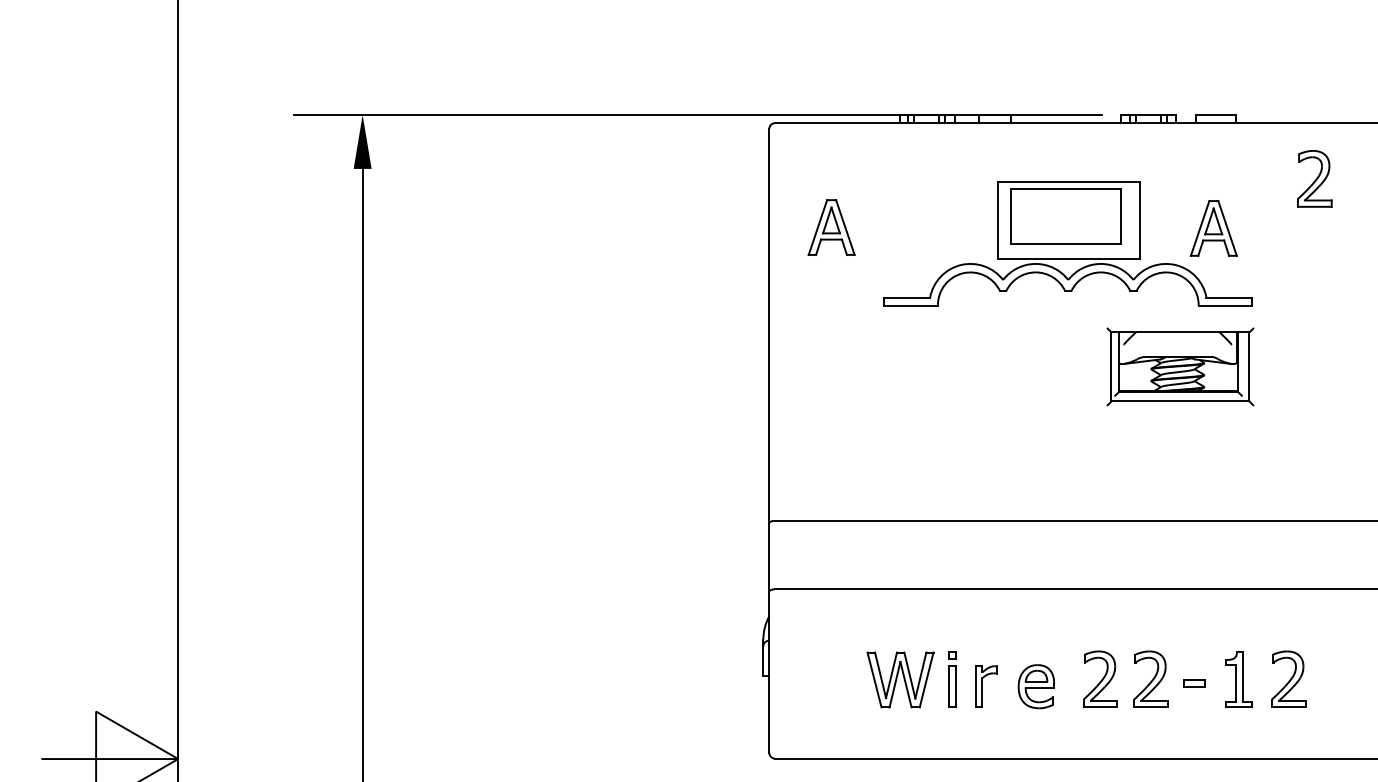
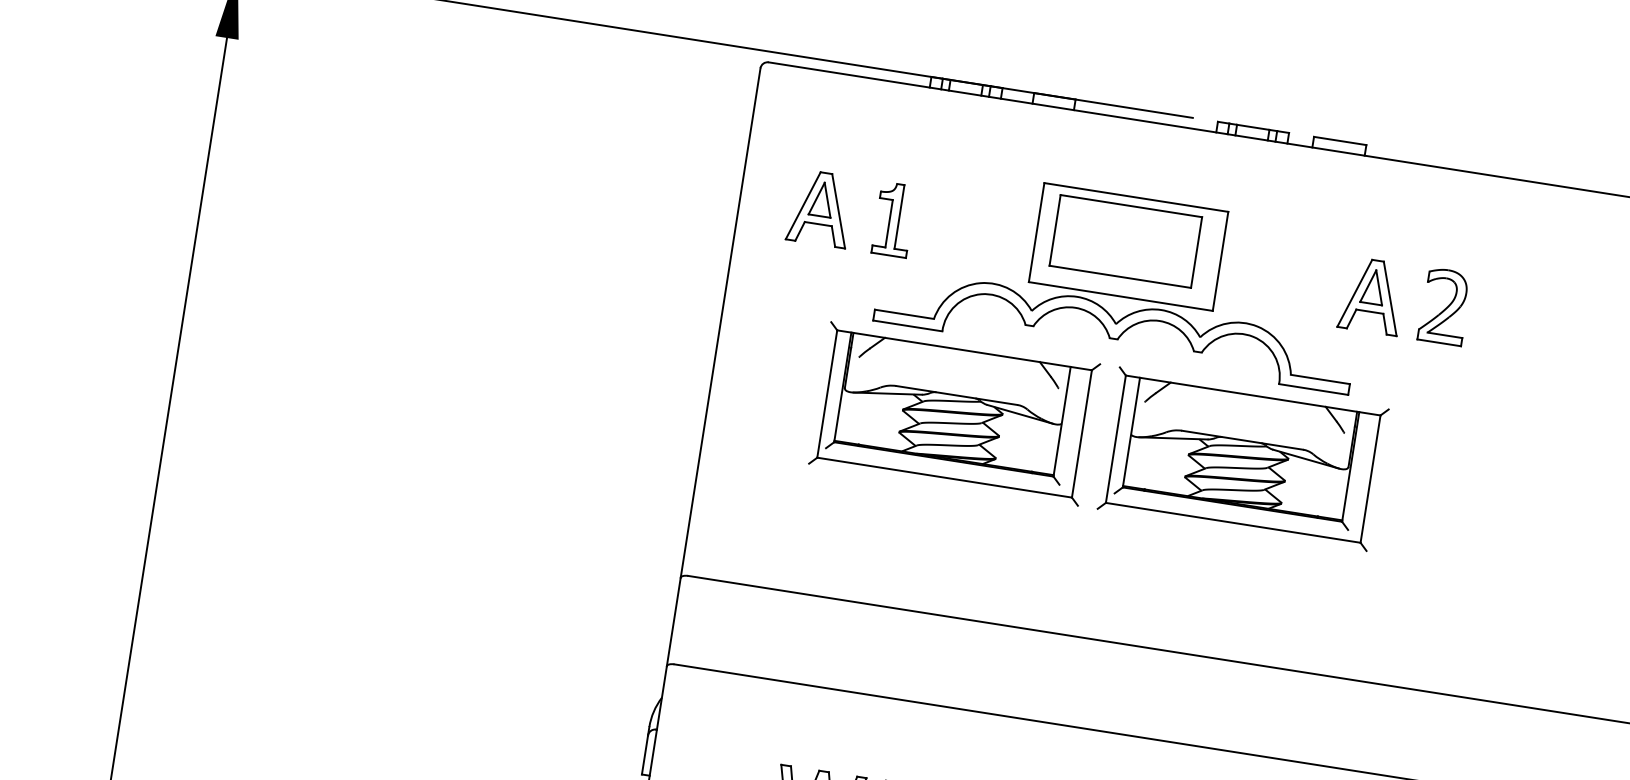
part: (1314, 178) -> (1444, 306), moved
part: (888, 227) -> (894, 220), added
part: (1213, 228) -> (1372, 296), moved
part: (956, 366) -> (954, 413), added
part: (1180, 366) -> (1243, 458), size x1.43

